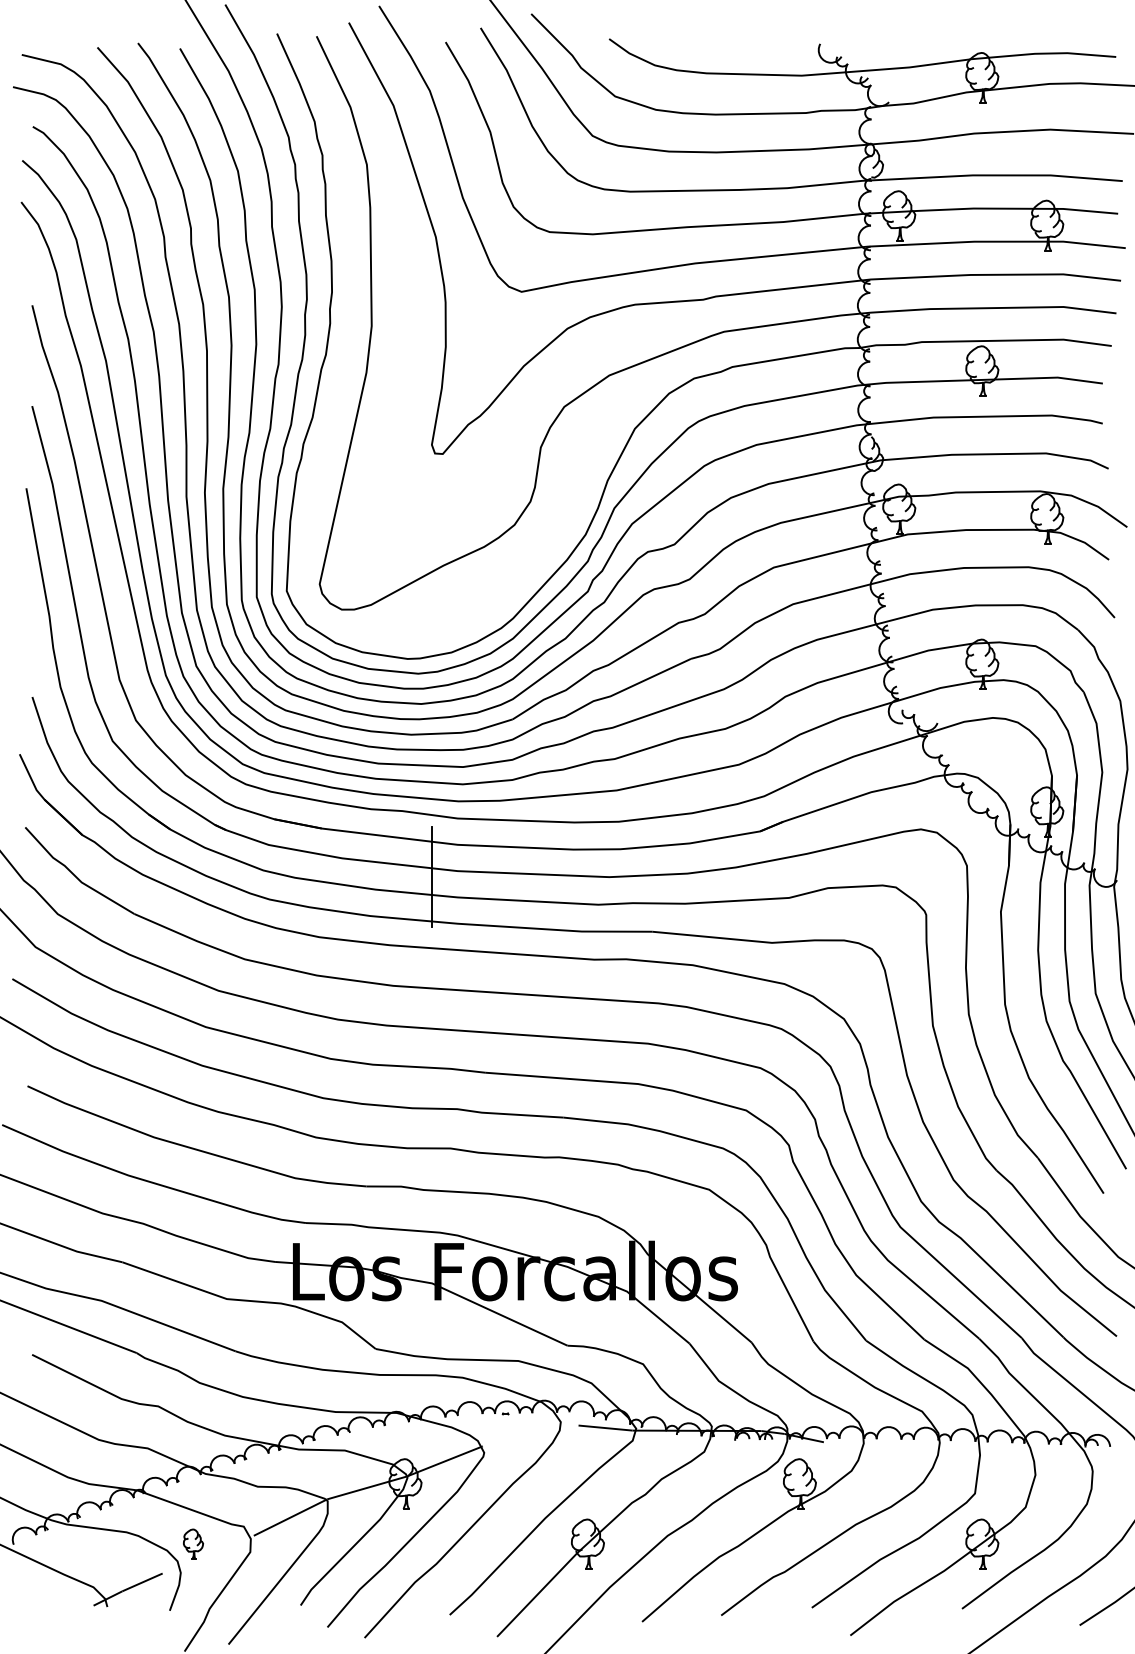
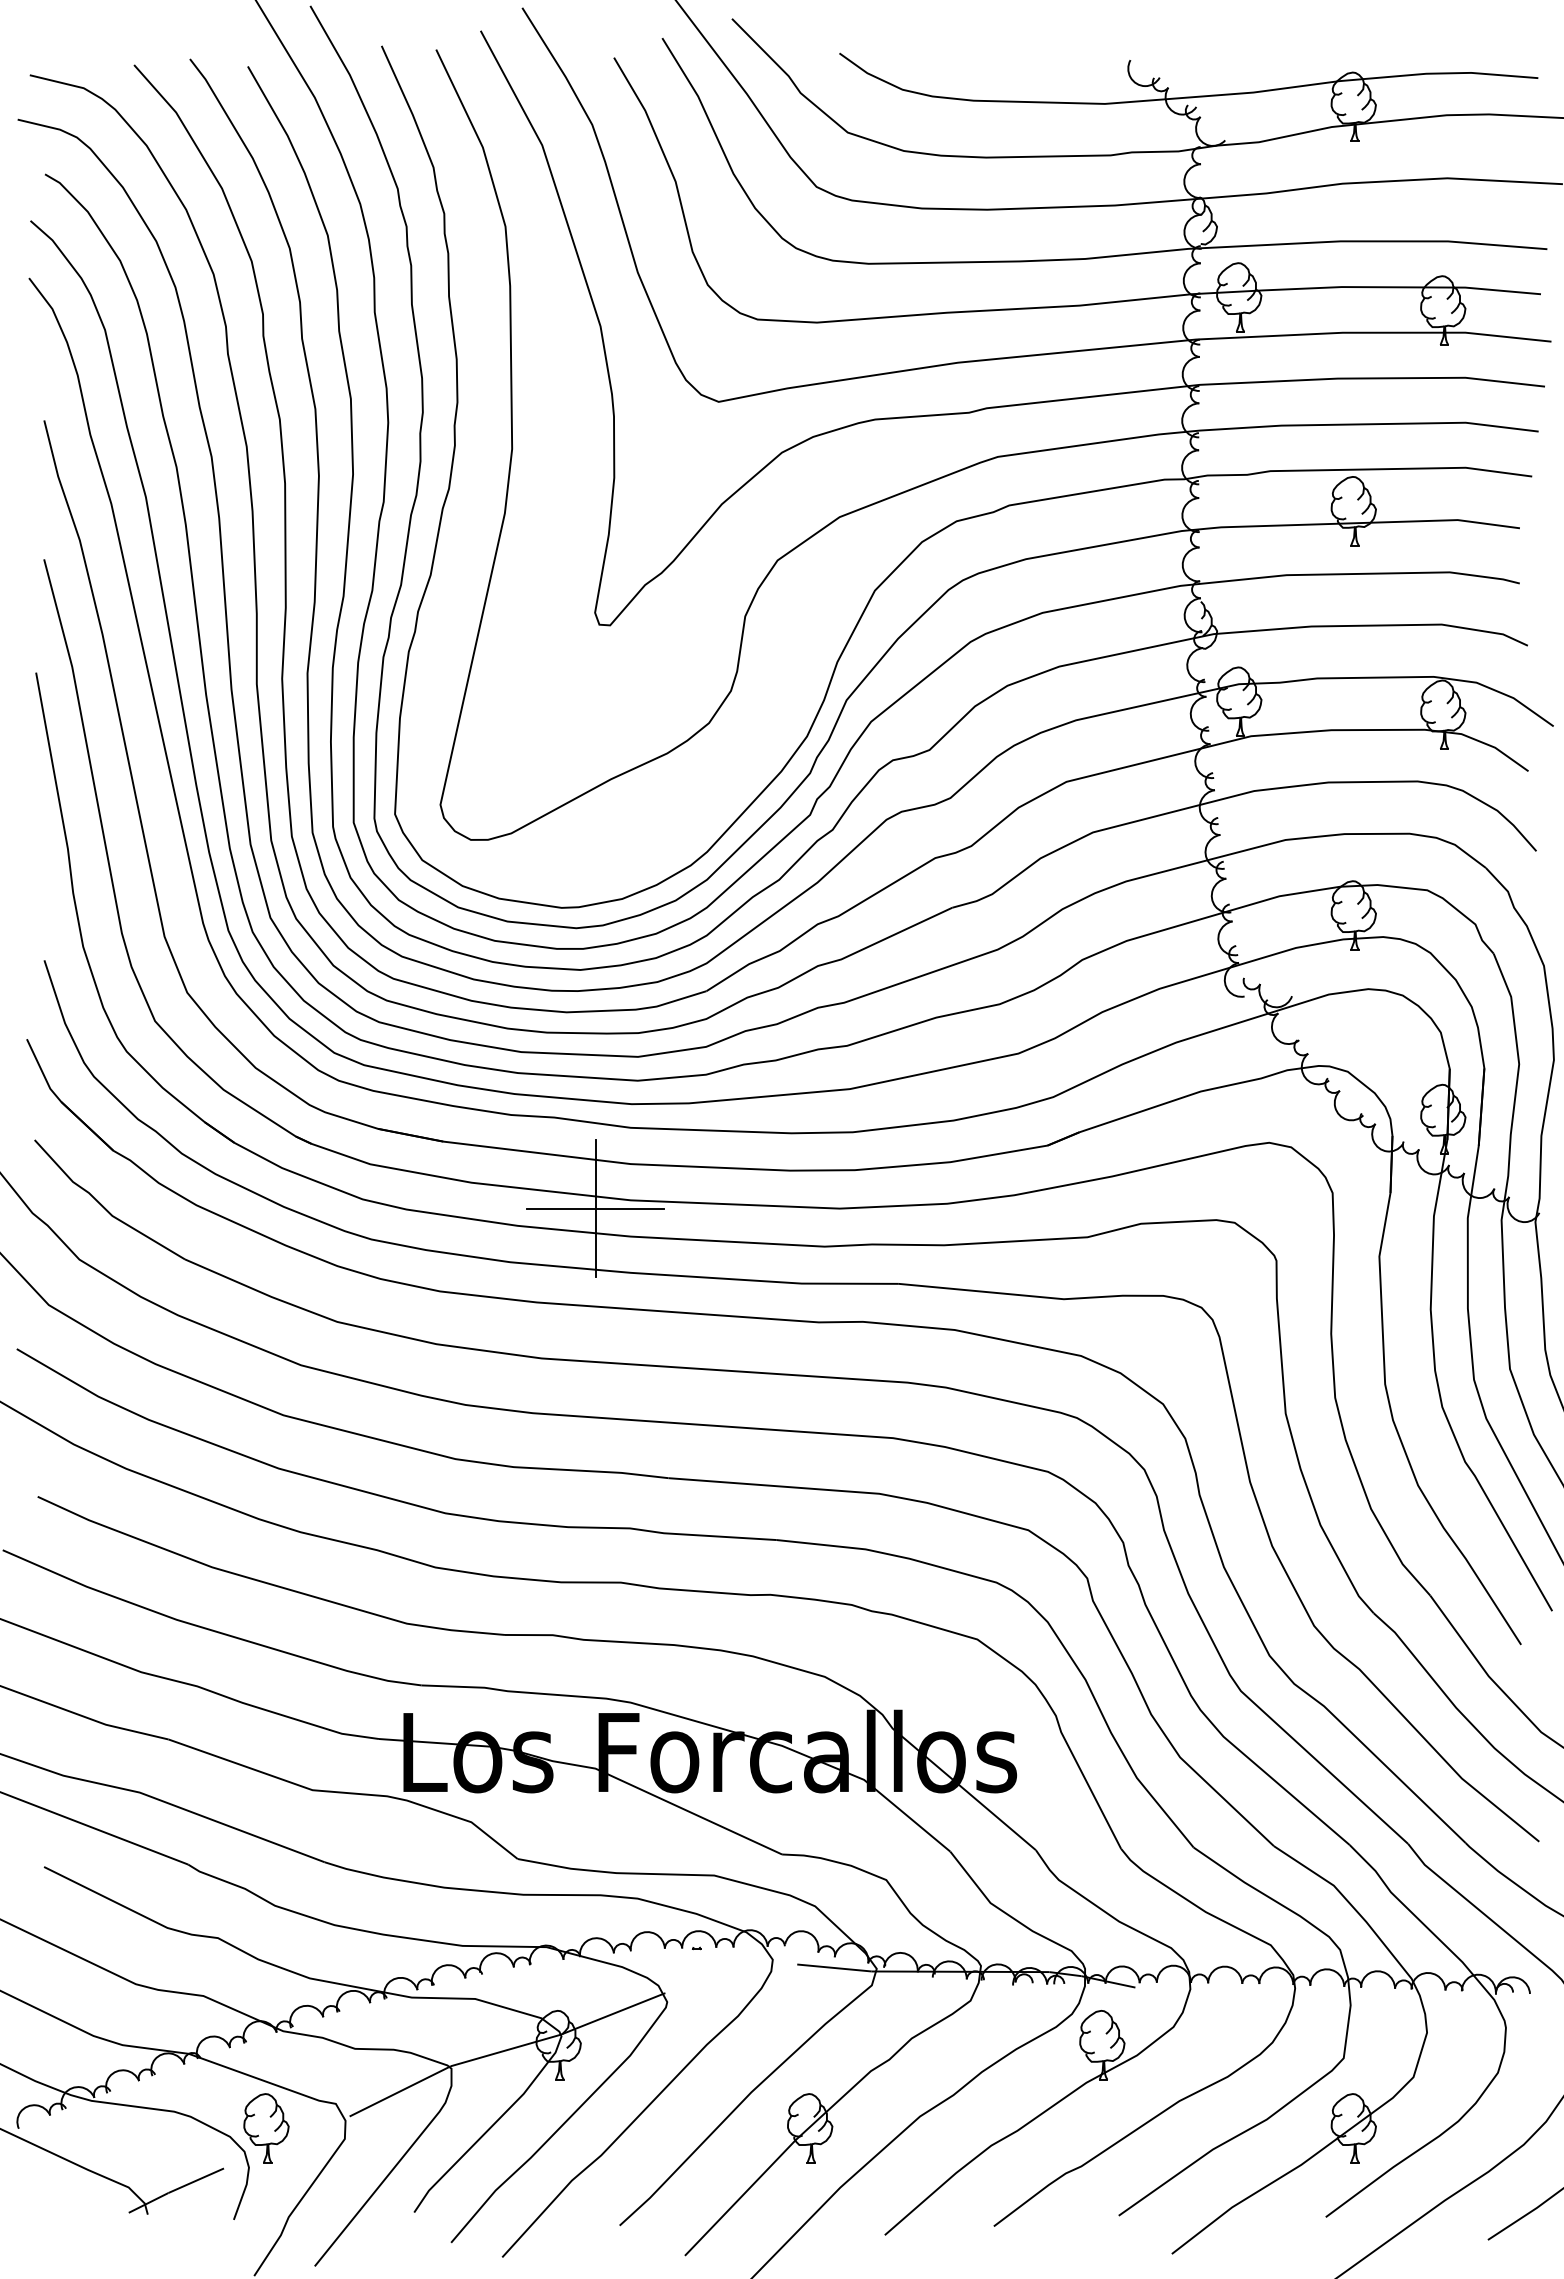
line: (432, 877) -> (595, 1208), added
part: (193, 1544) -> (266, 2128), size x1.67

